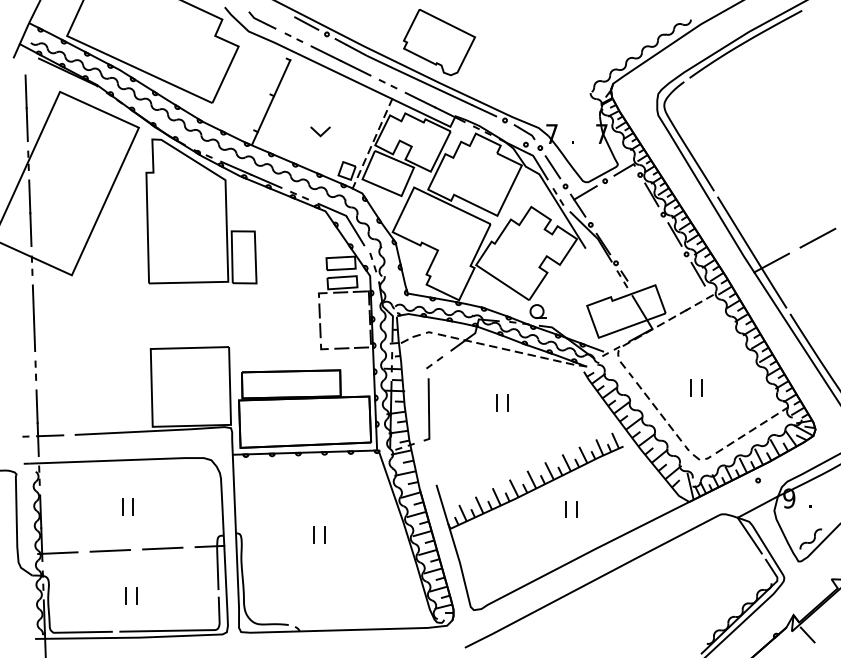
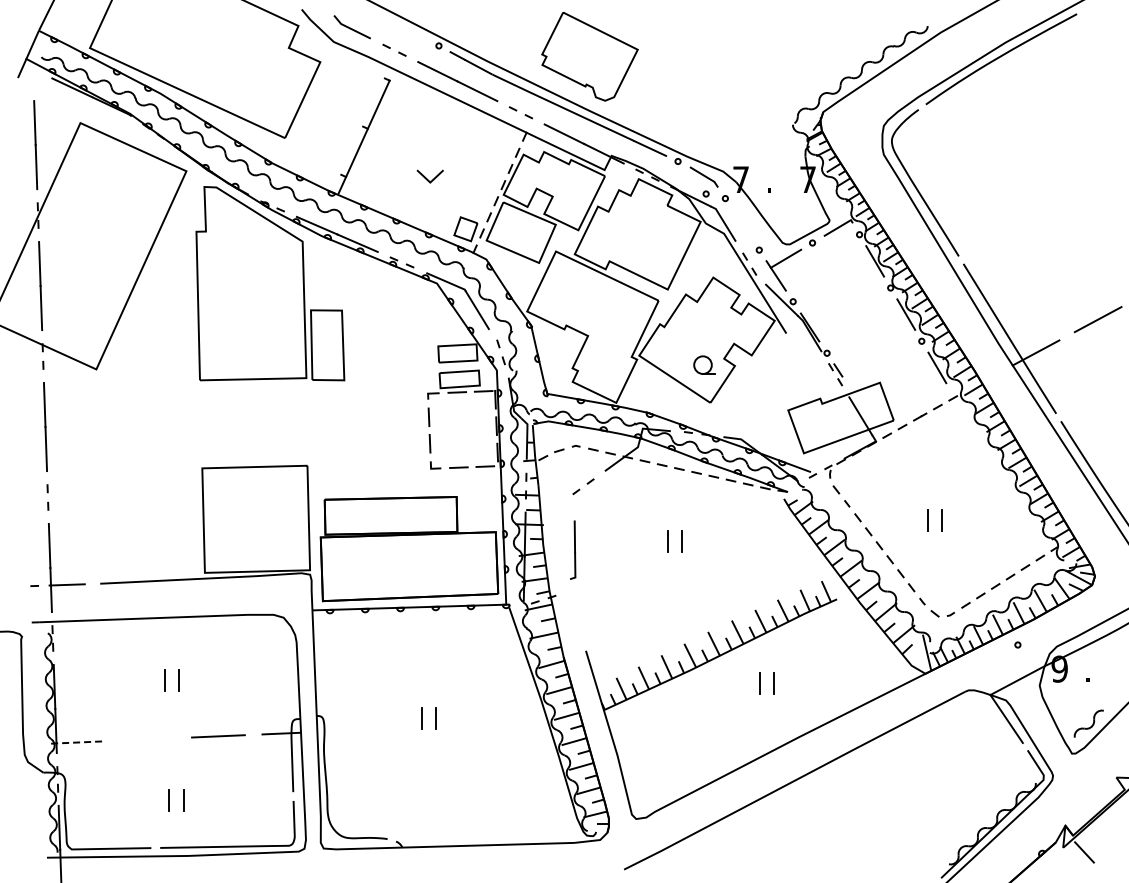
line: (306, 23) -> (411, 31), removed
line: (553, 167) -> (742, 224), removed
part: (538, 311) -> (704, 364), moved
part: (426, 410) -> (572, 550), size x0.7
line: (109, 550) -> (147, 739), removed
line: (58, 553) -> (78, 742), solid -> dashed

